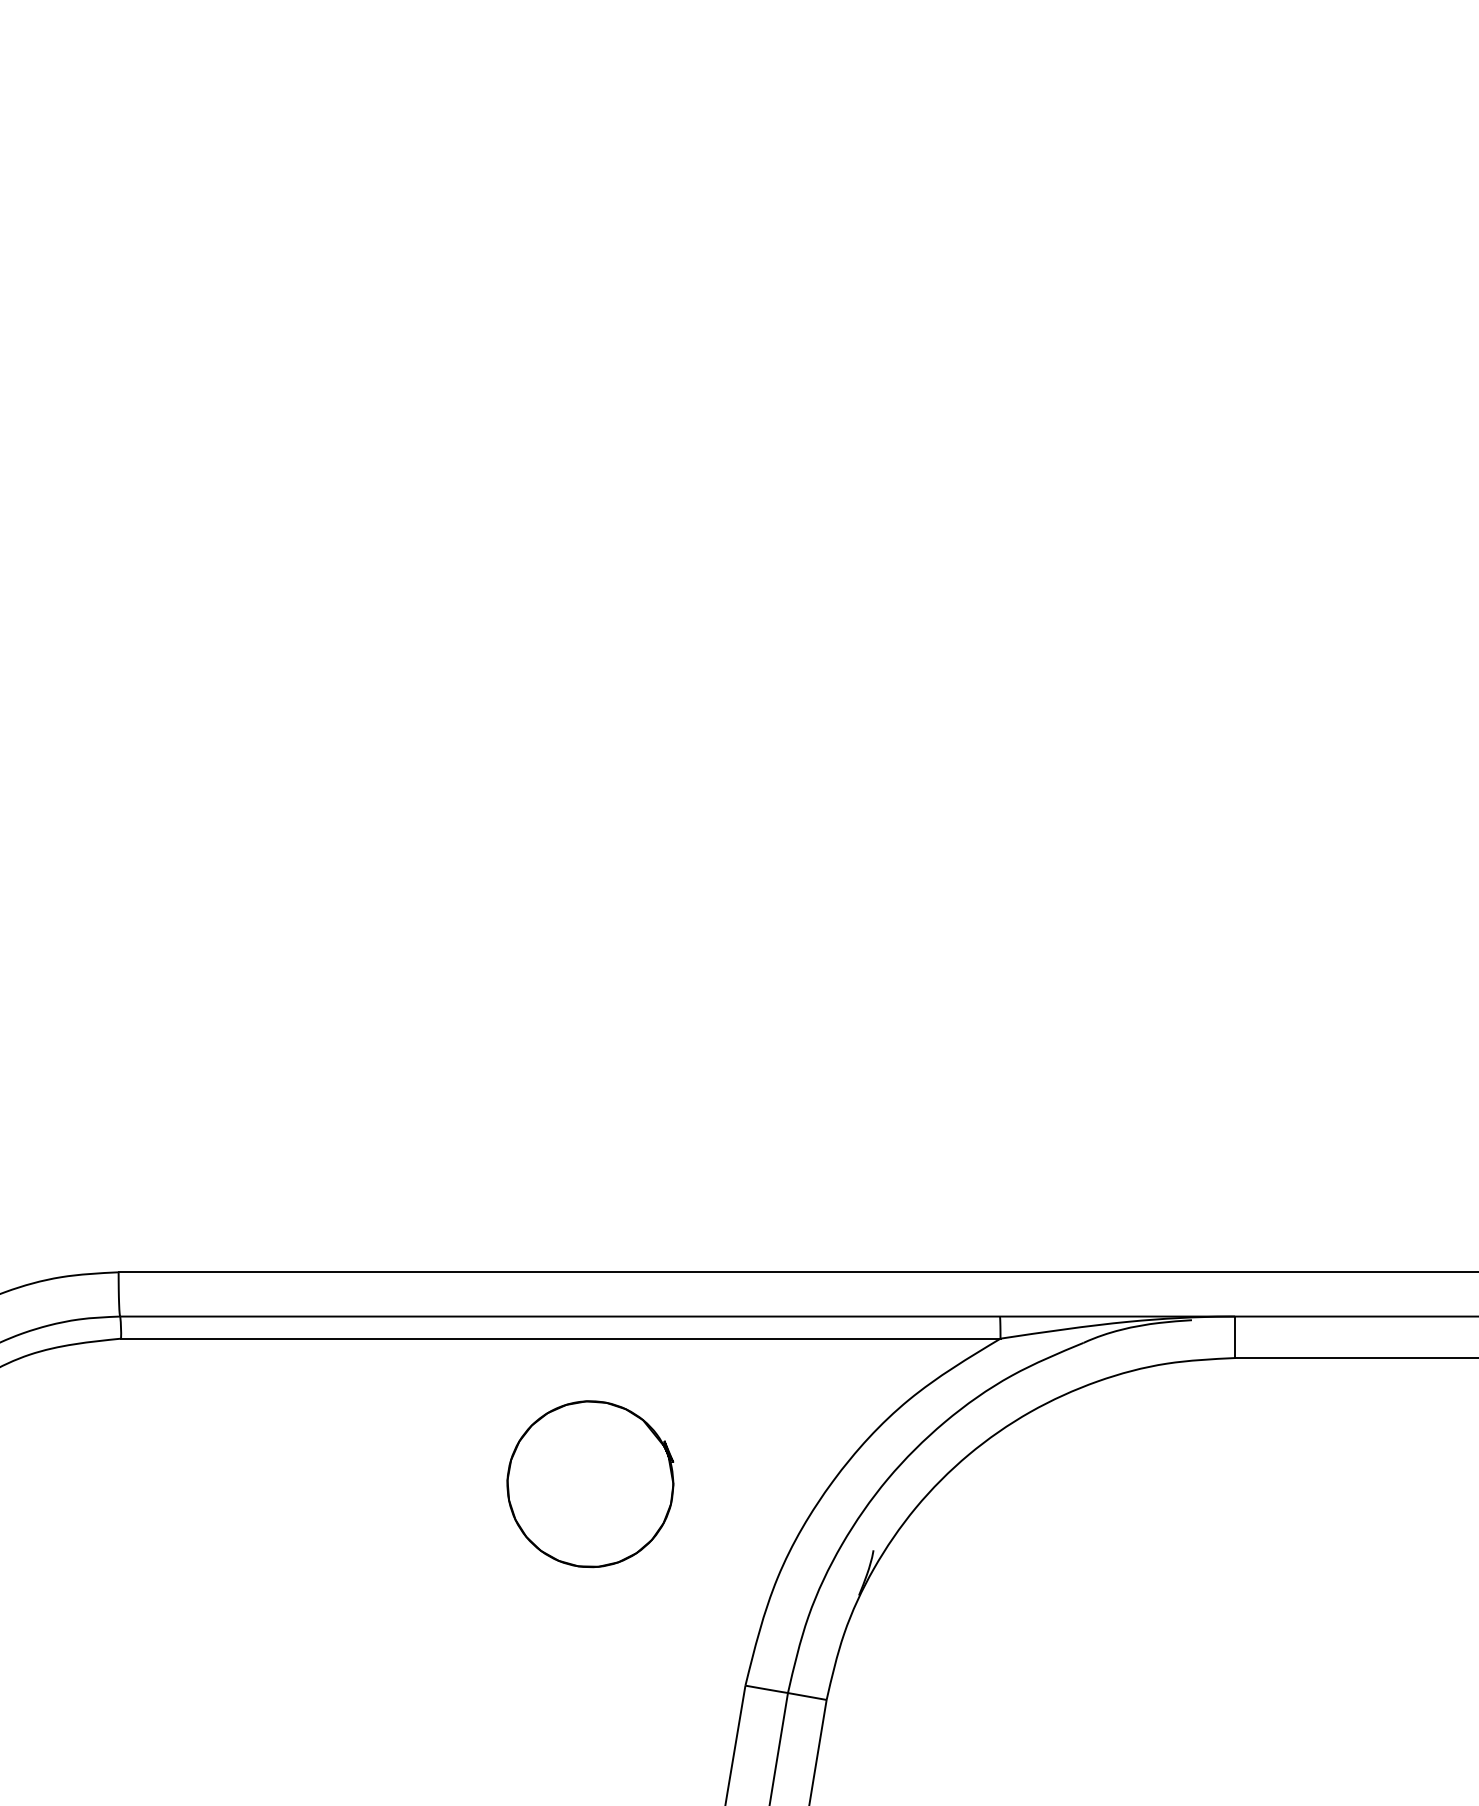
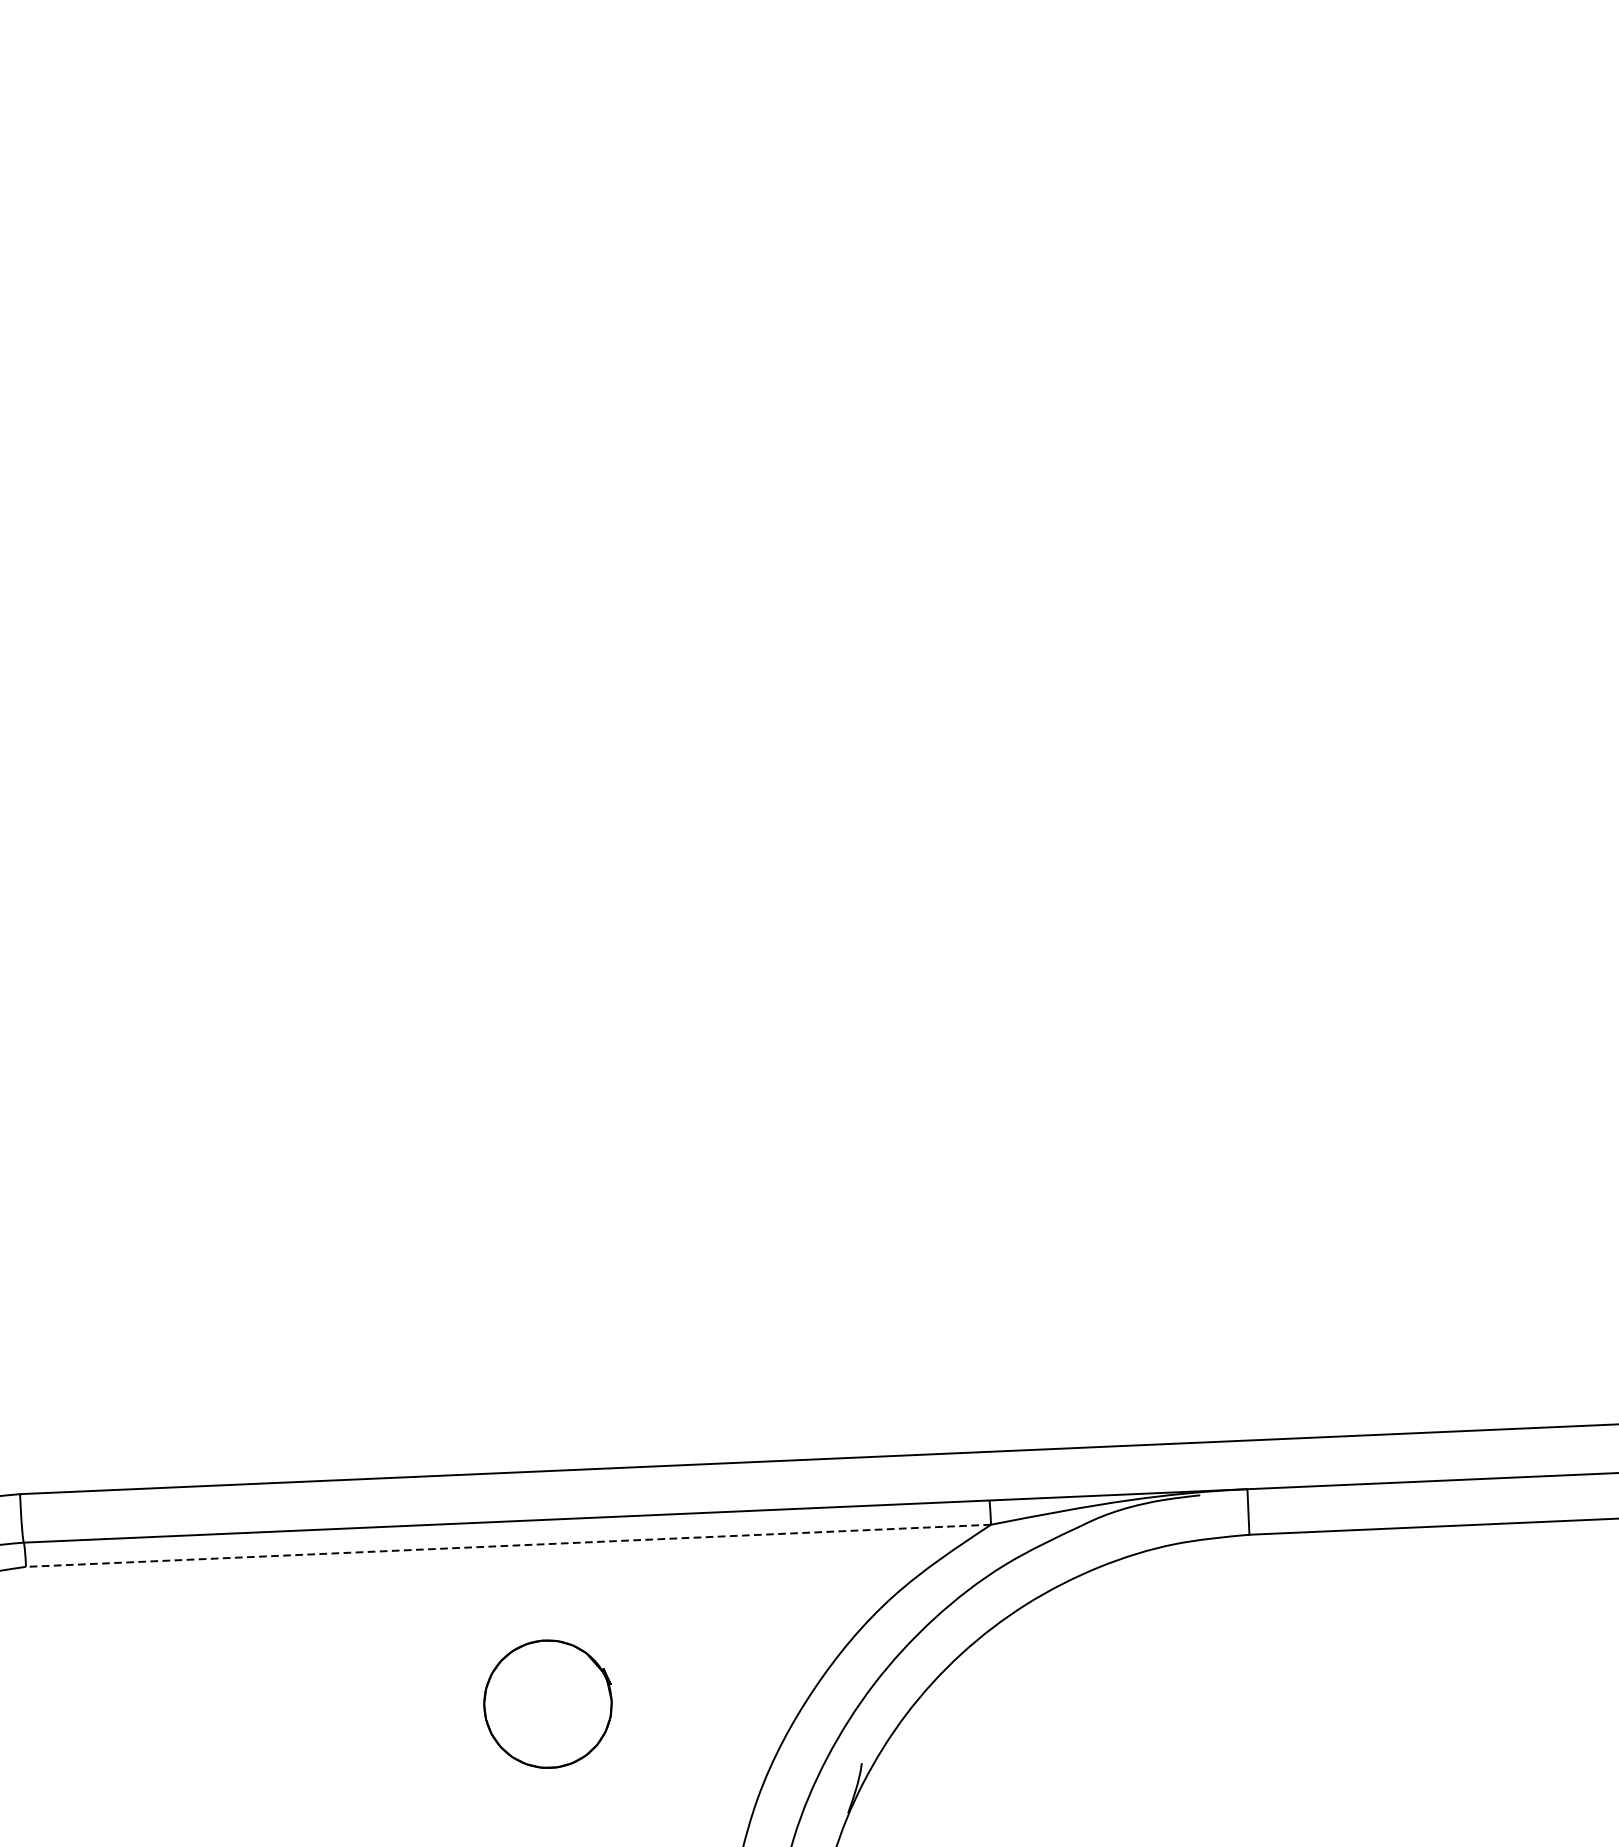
line: (560, 1338) -> (508, 1545), solid -> dashed
part: (590, 1484) -> (548, 1704), size x0.7

